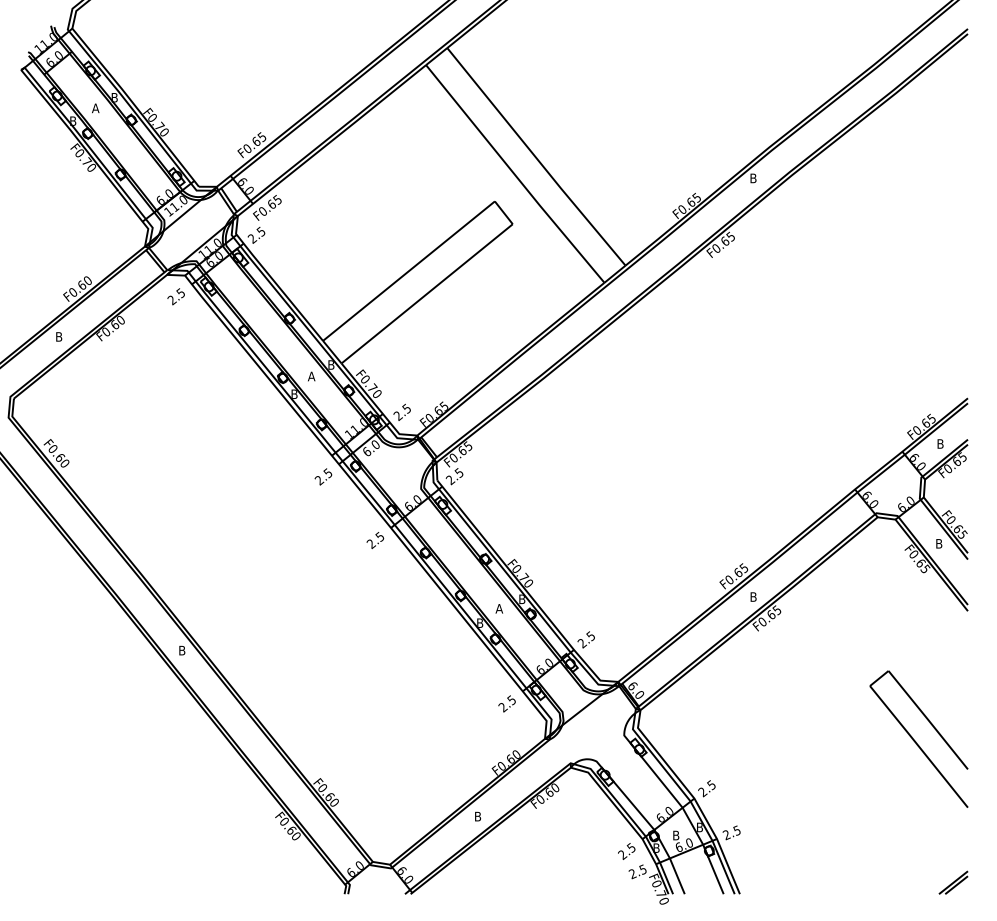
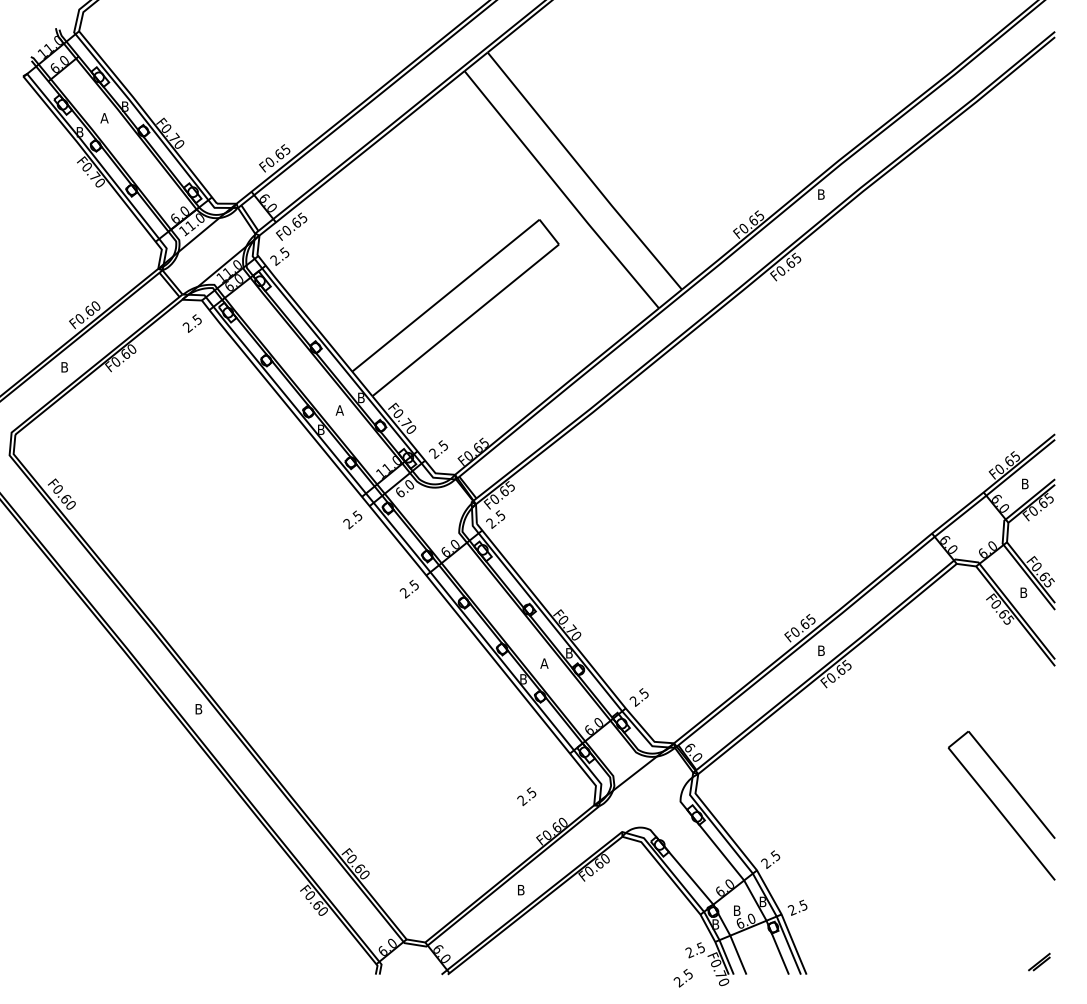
text: (506, 703) -> (526, 796), moved
text: (626, 851) -> (682, 978), moved
part: (953, 882) -> (1039, 961), size x0.7

